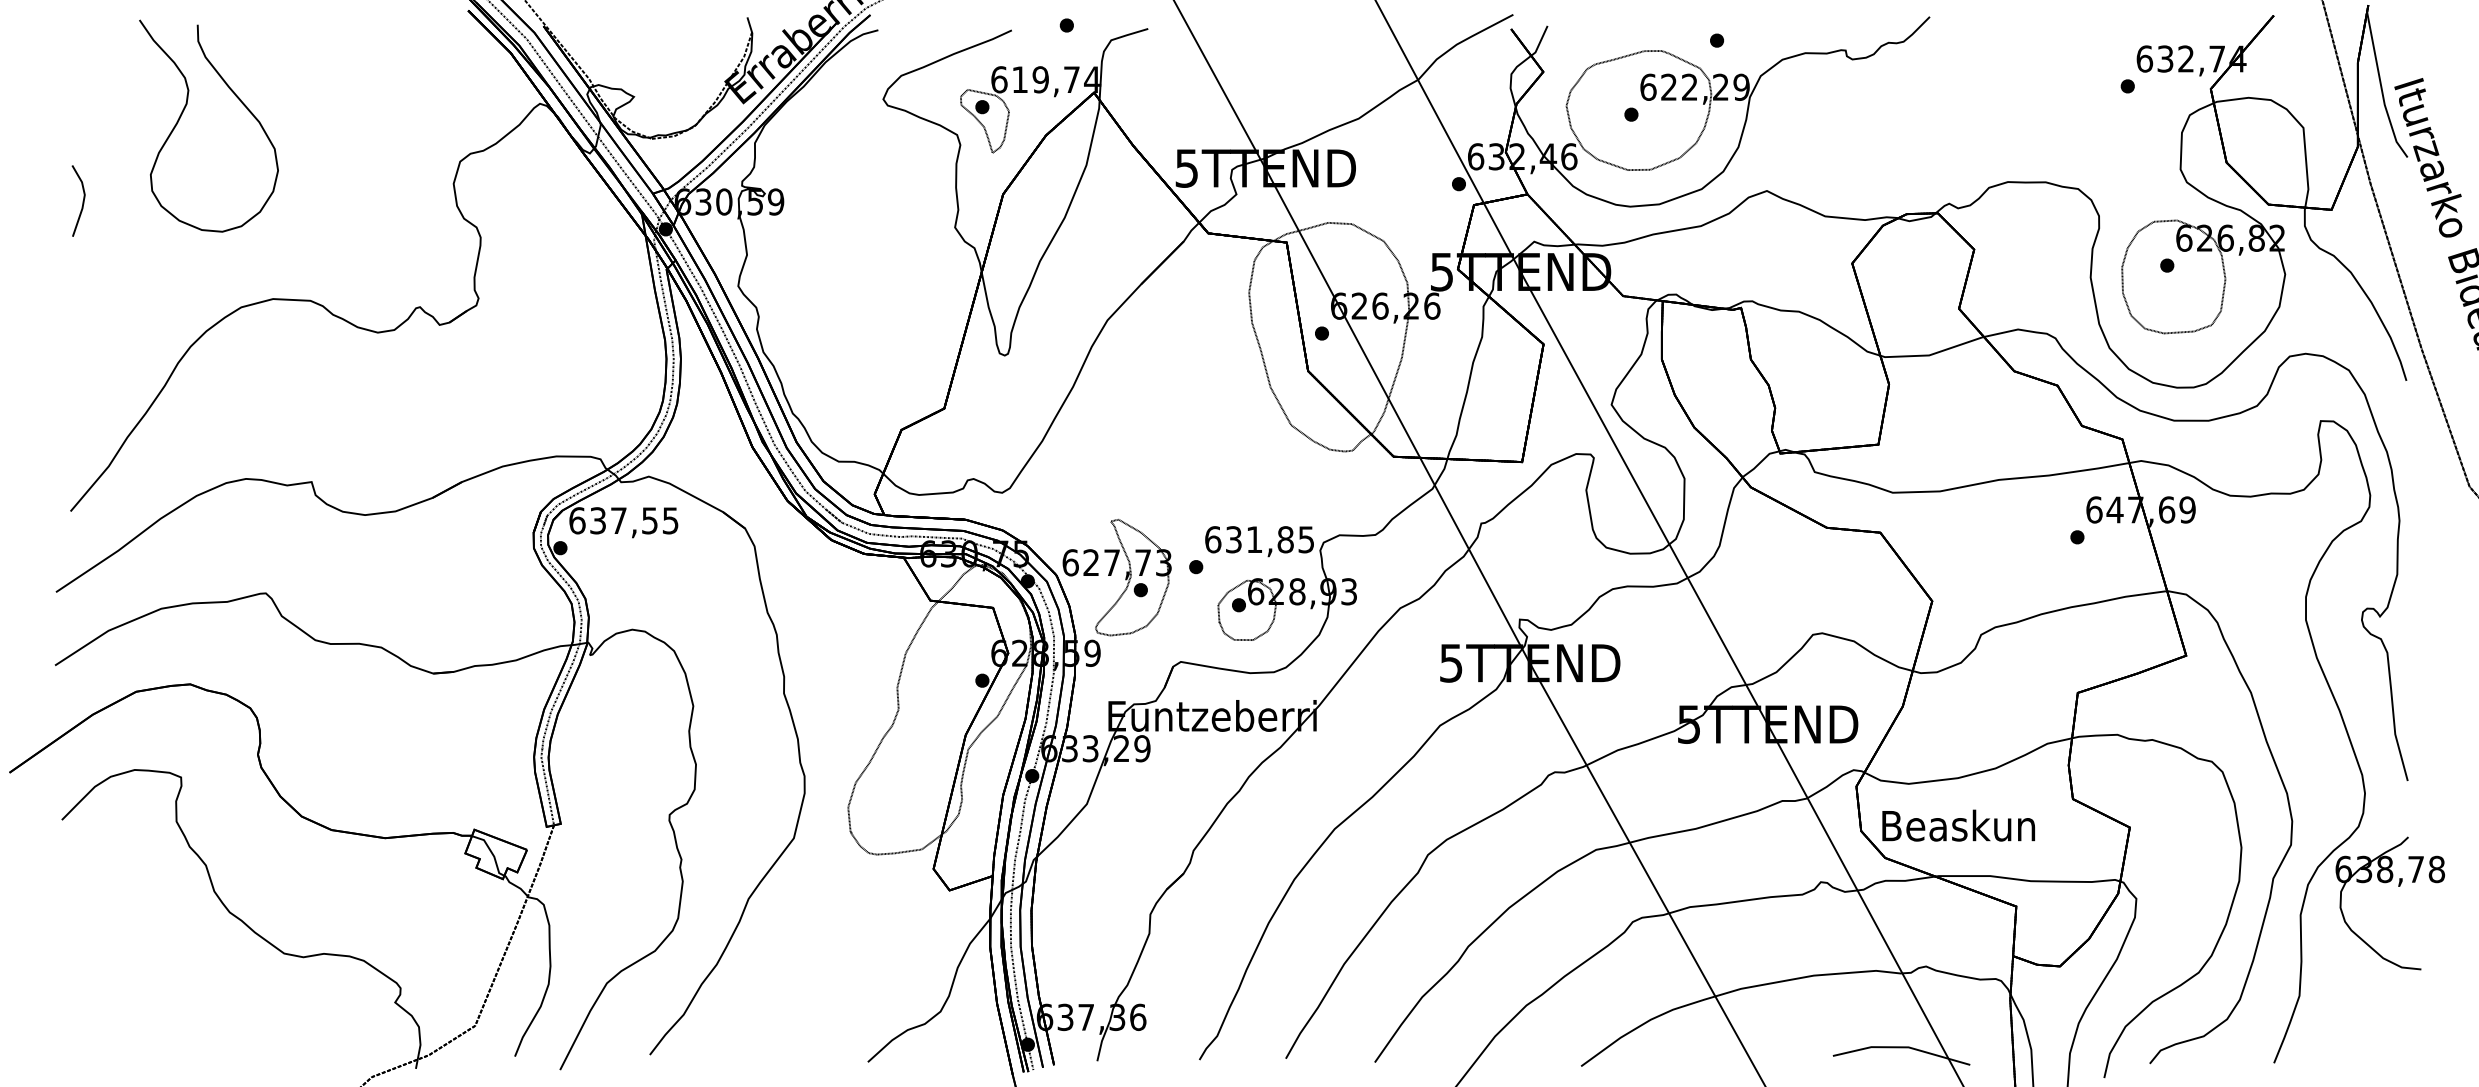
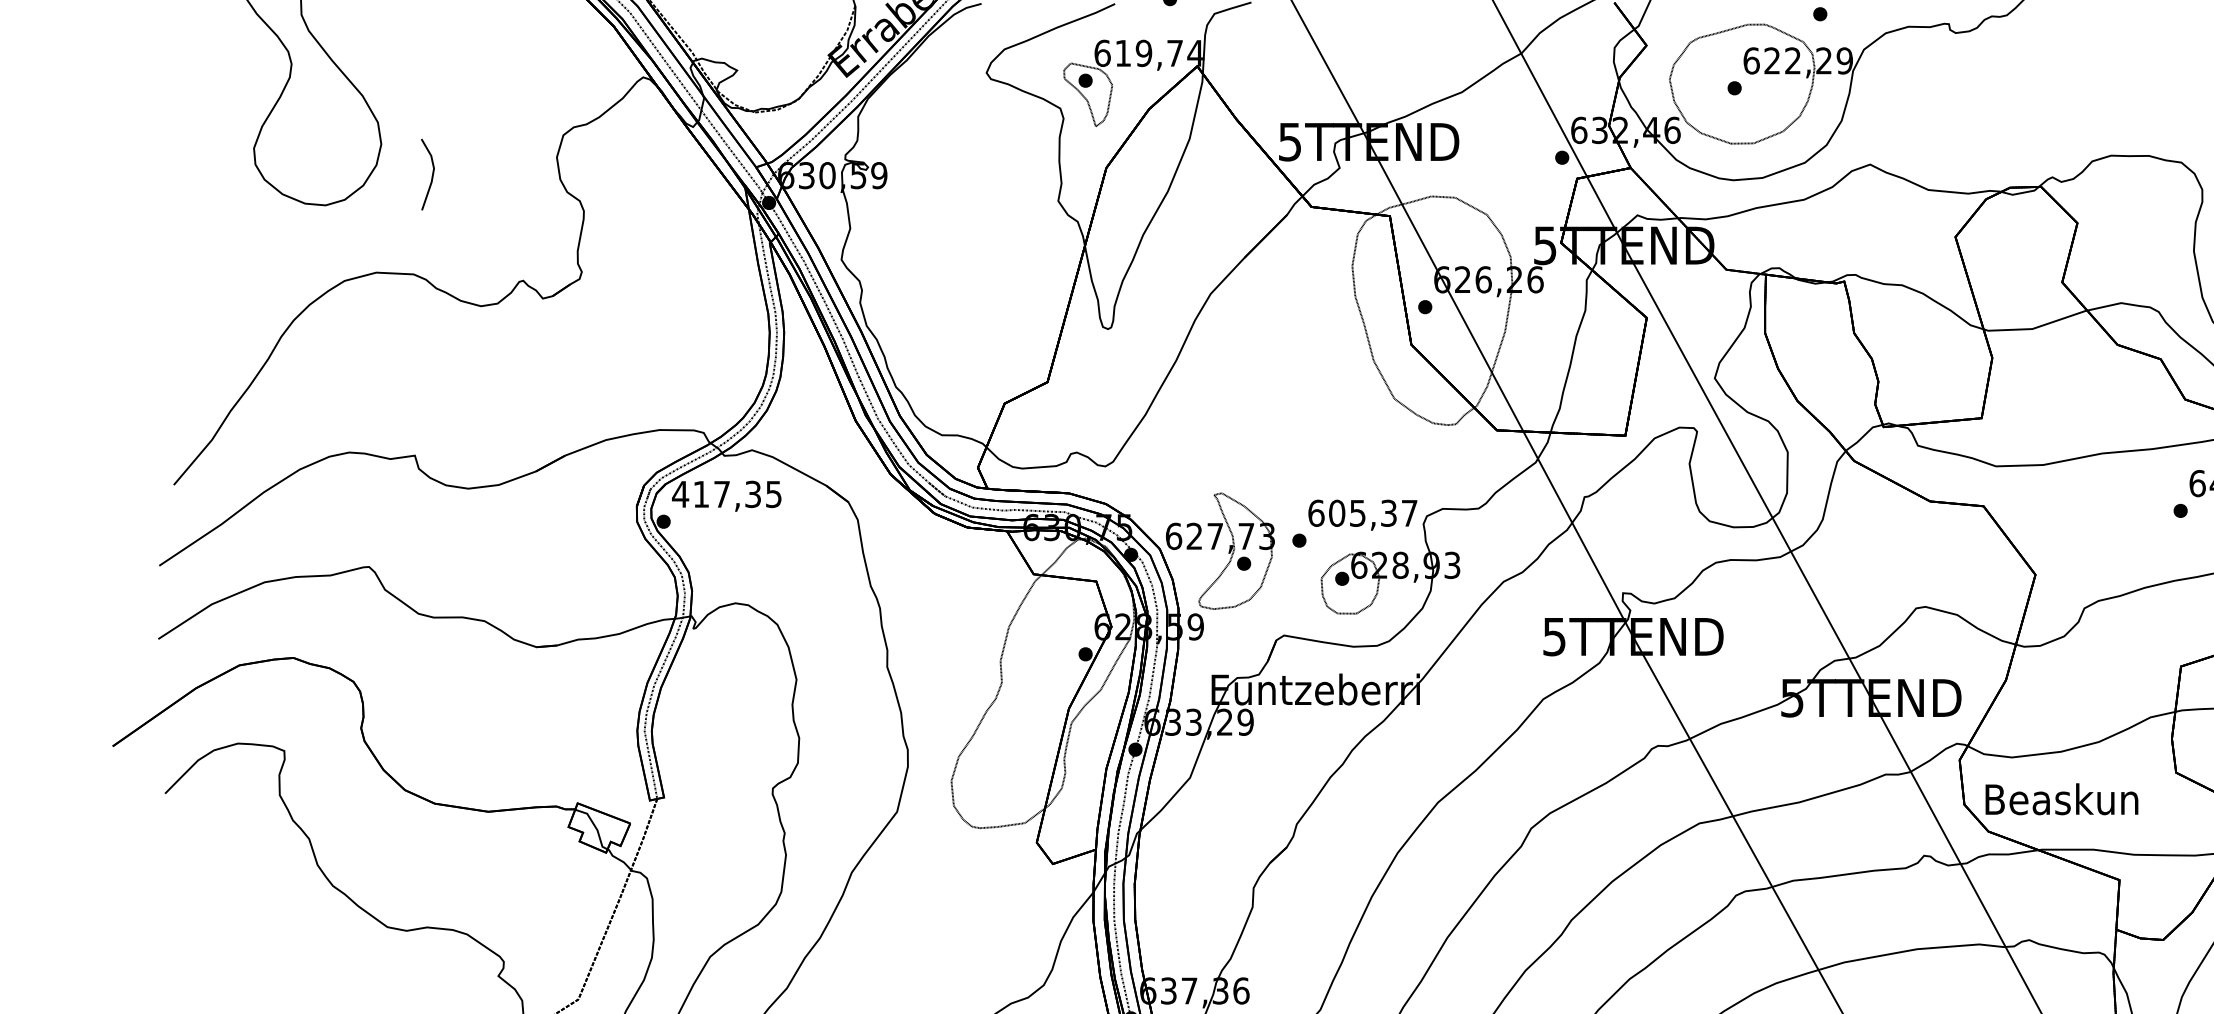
line: (82, 201) -> (431, 175), moved
text: (612, 520) -> (715, 494), 637,55 -> 417,35
text: (1269, 539) -> (1372, 513), 631,85 -> 605,37

